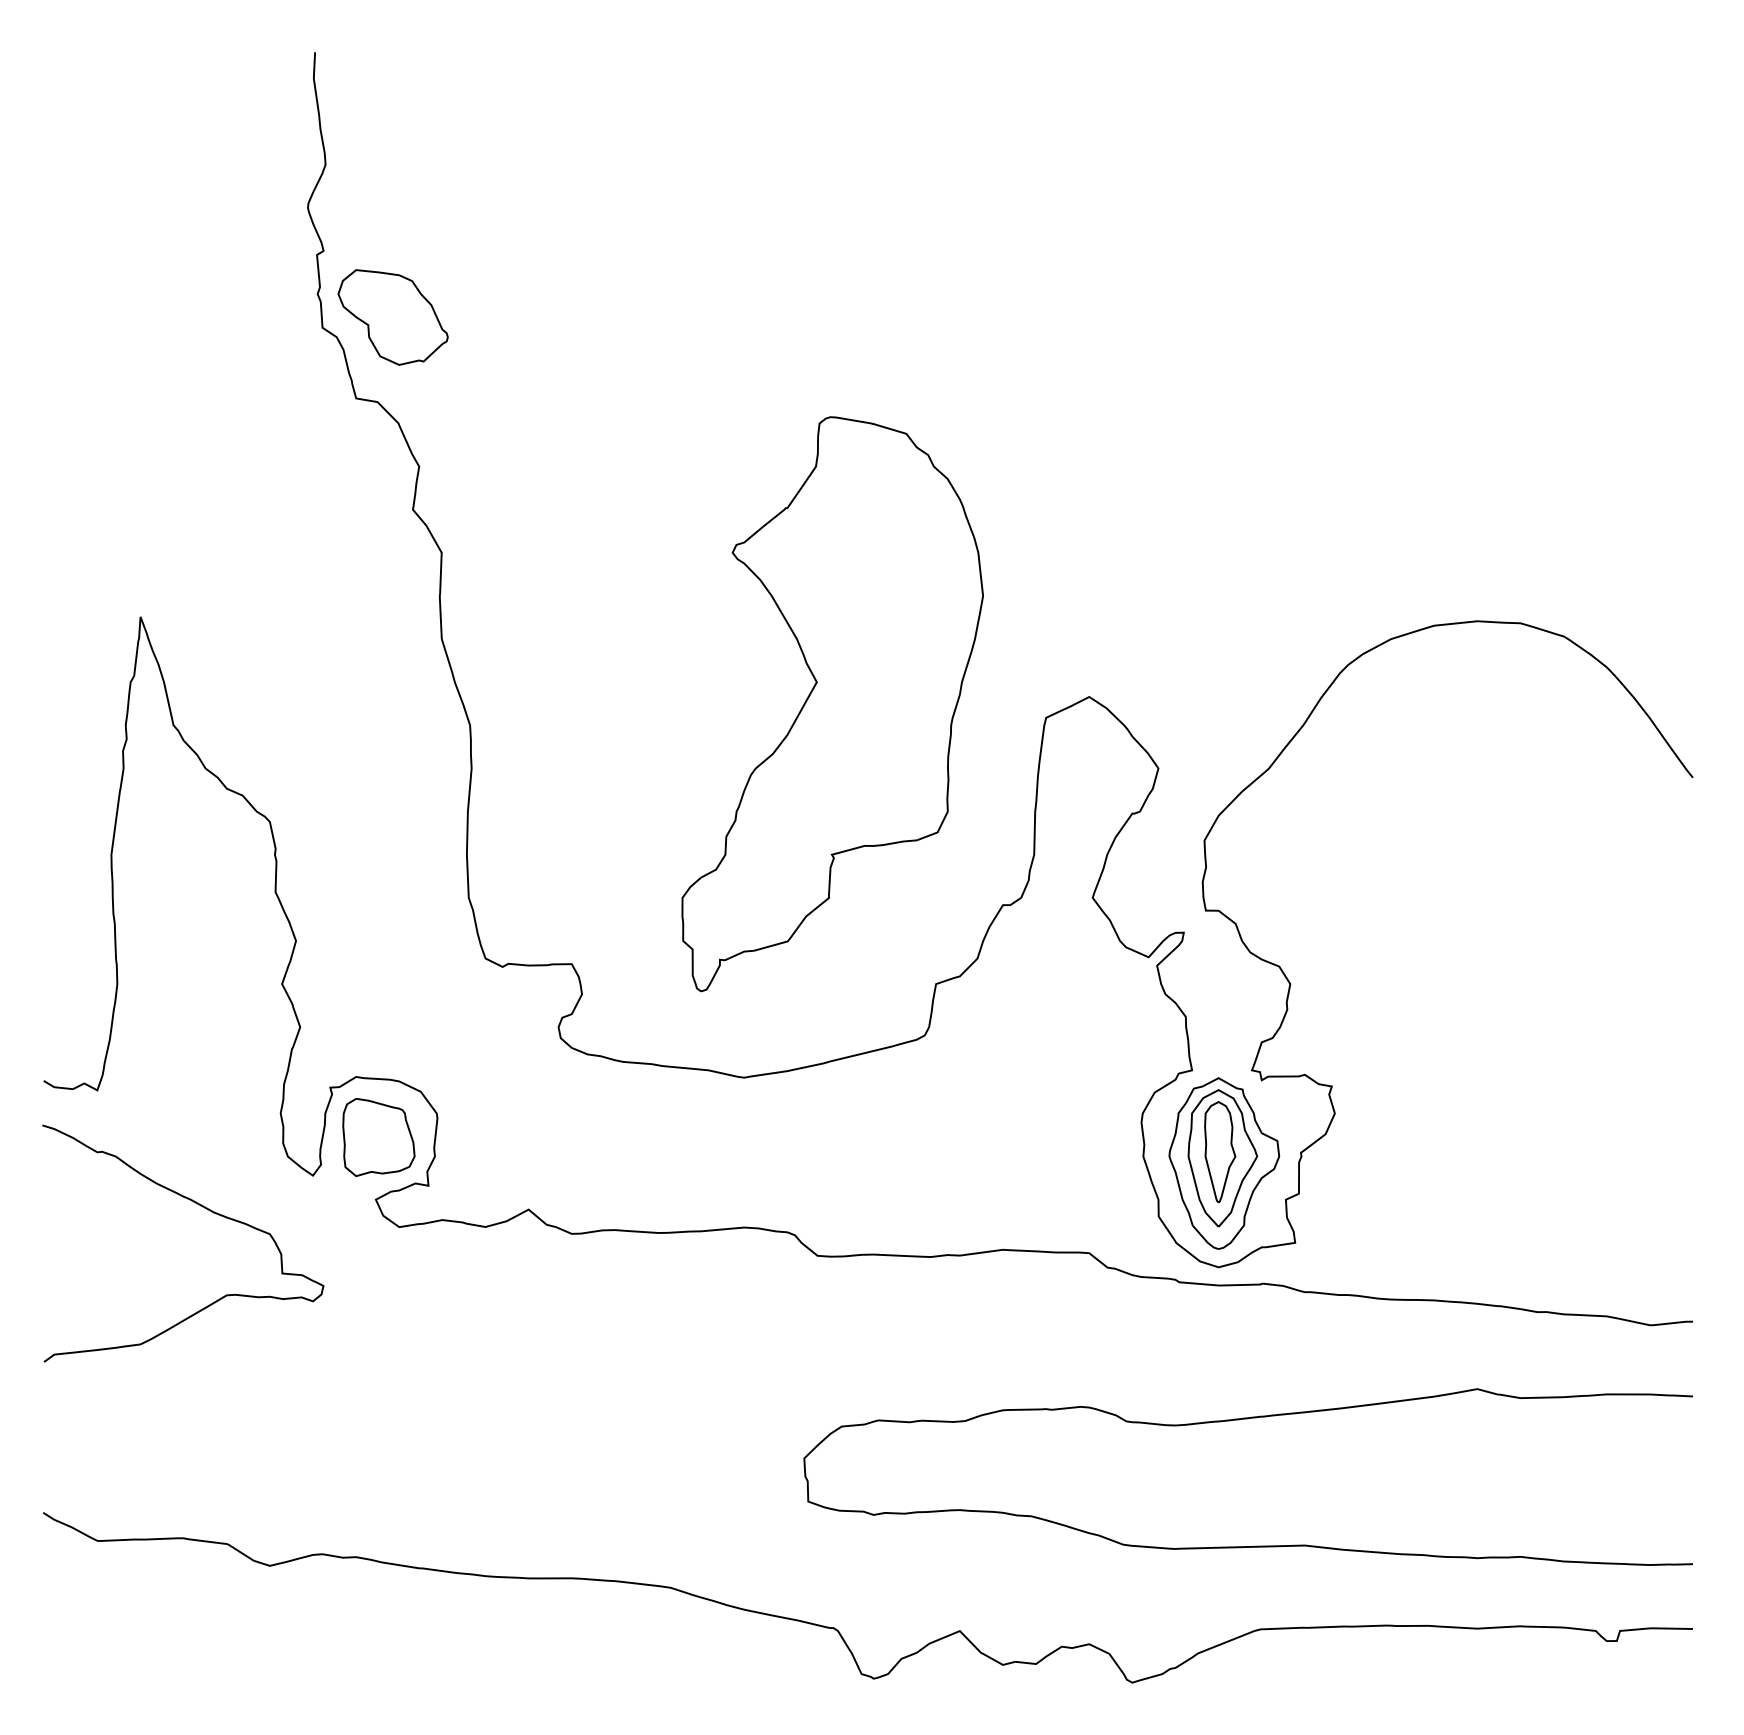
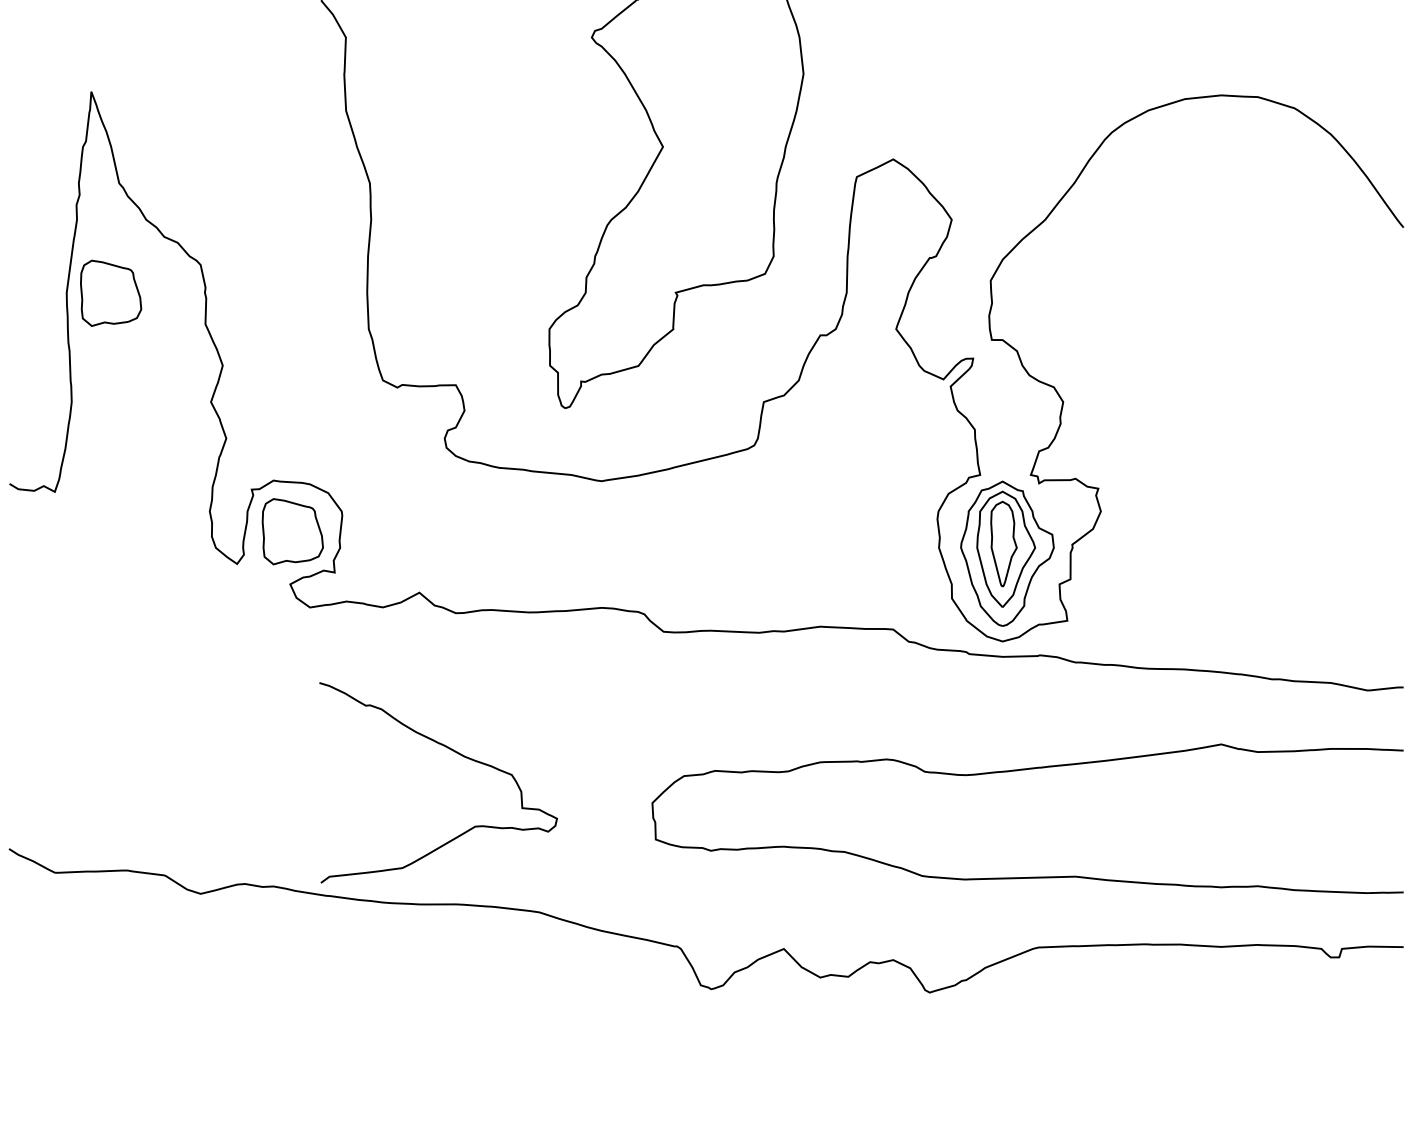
part: (163, 855) -> (110, 293), added
curve: (202, 1207) -> (454, 752), moved

